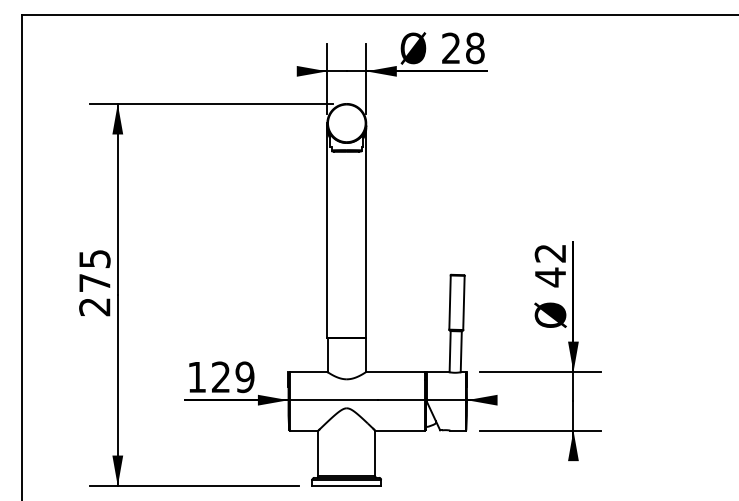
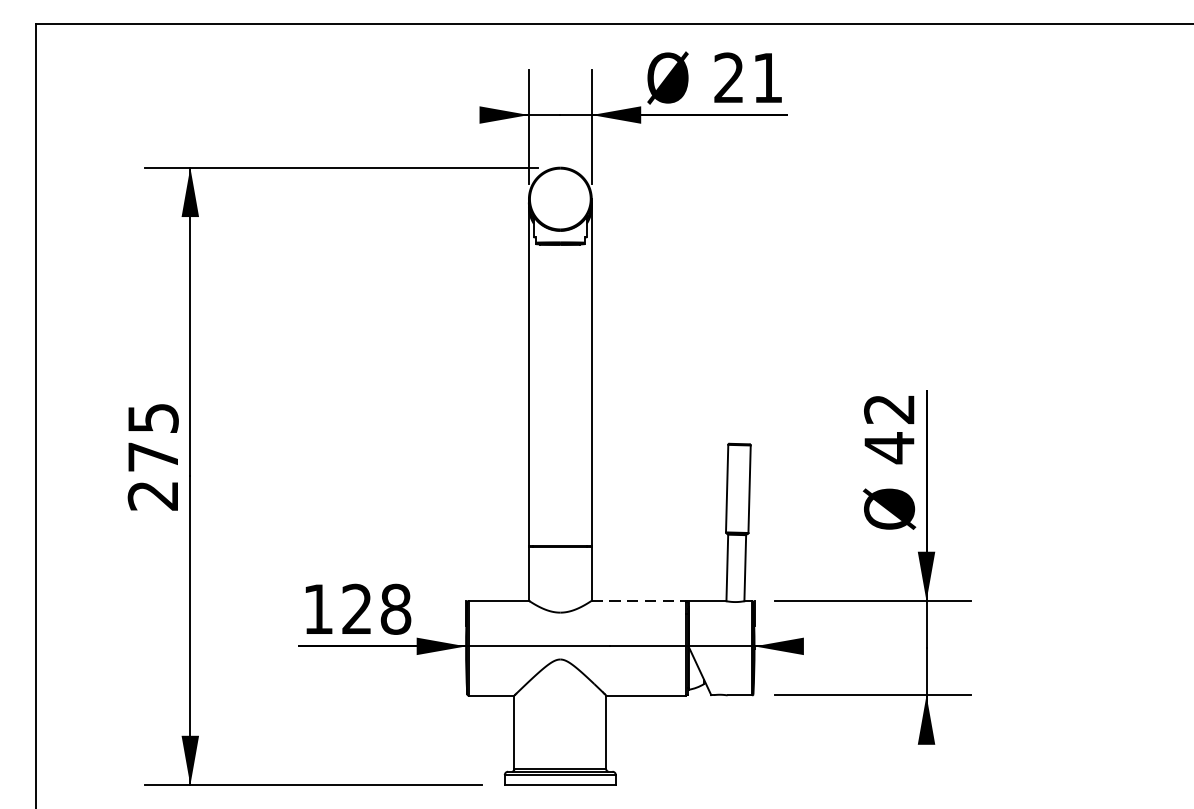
text: (475, 48) -> (768, 78), 28 -> 21
line: (395, 372) -> (639, 601), solid -> dashed
text: (244, 377) -> (395, 609), 129 -> 128

